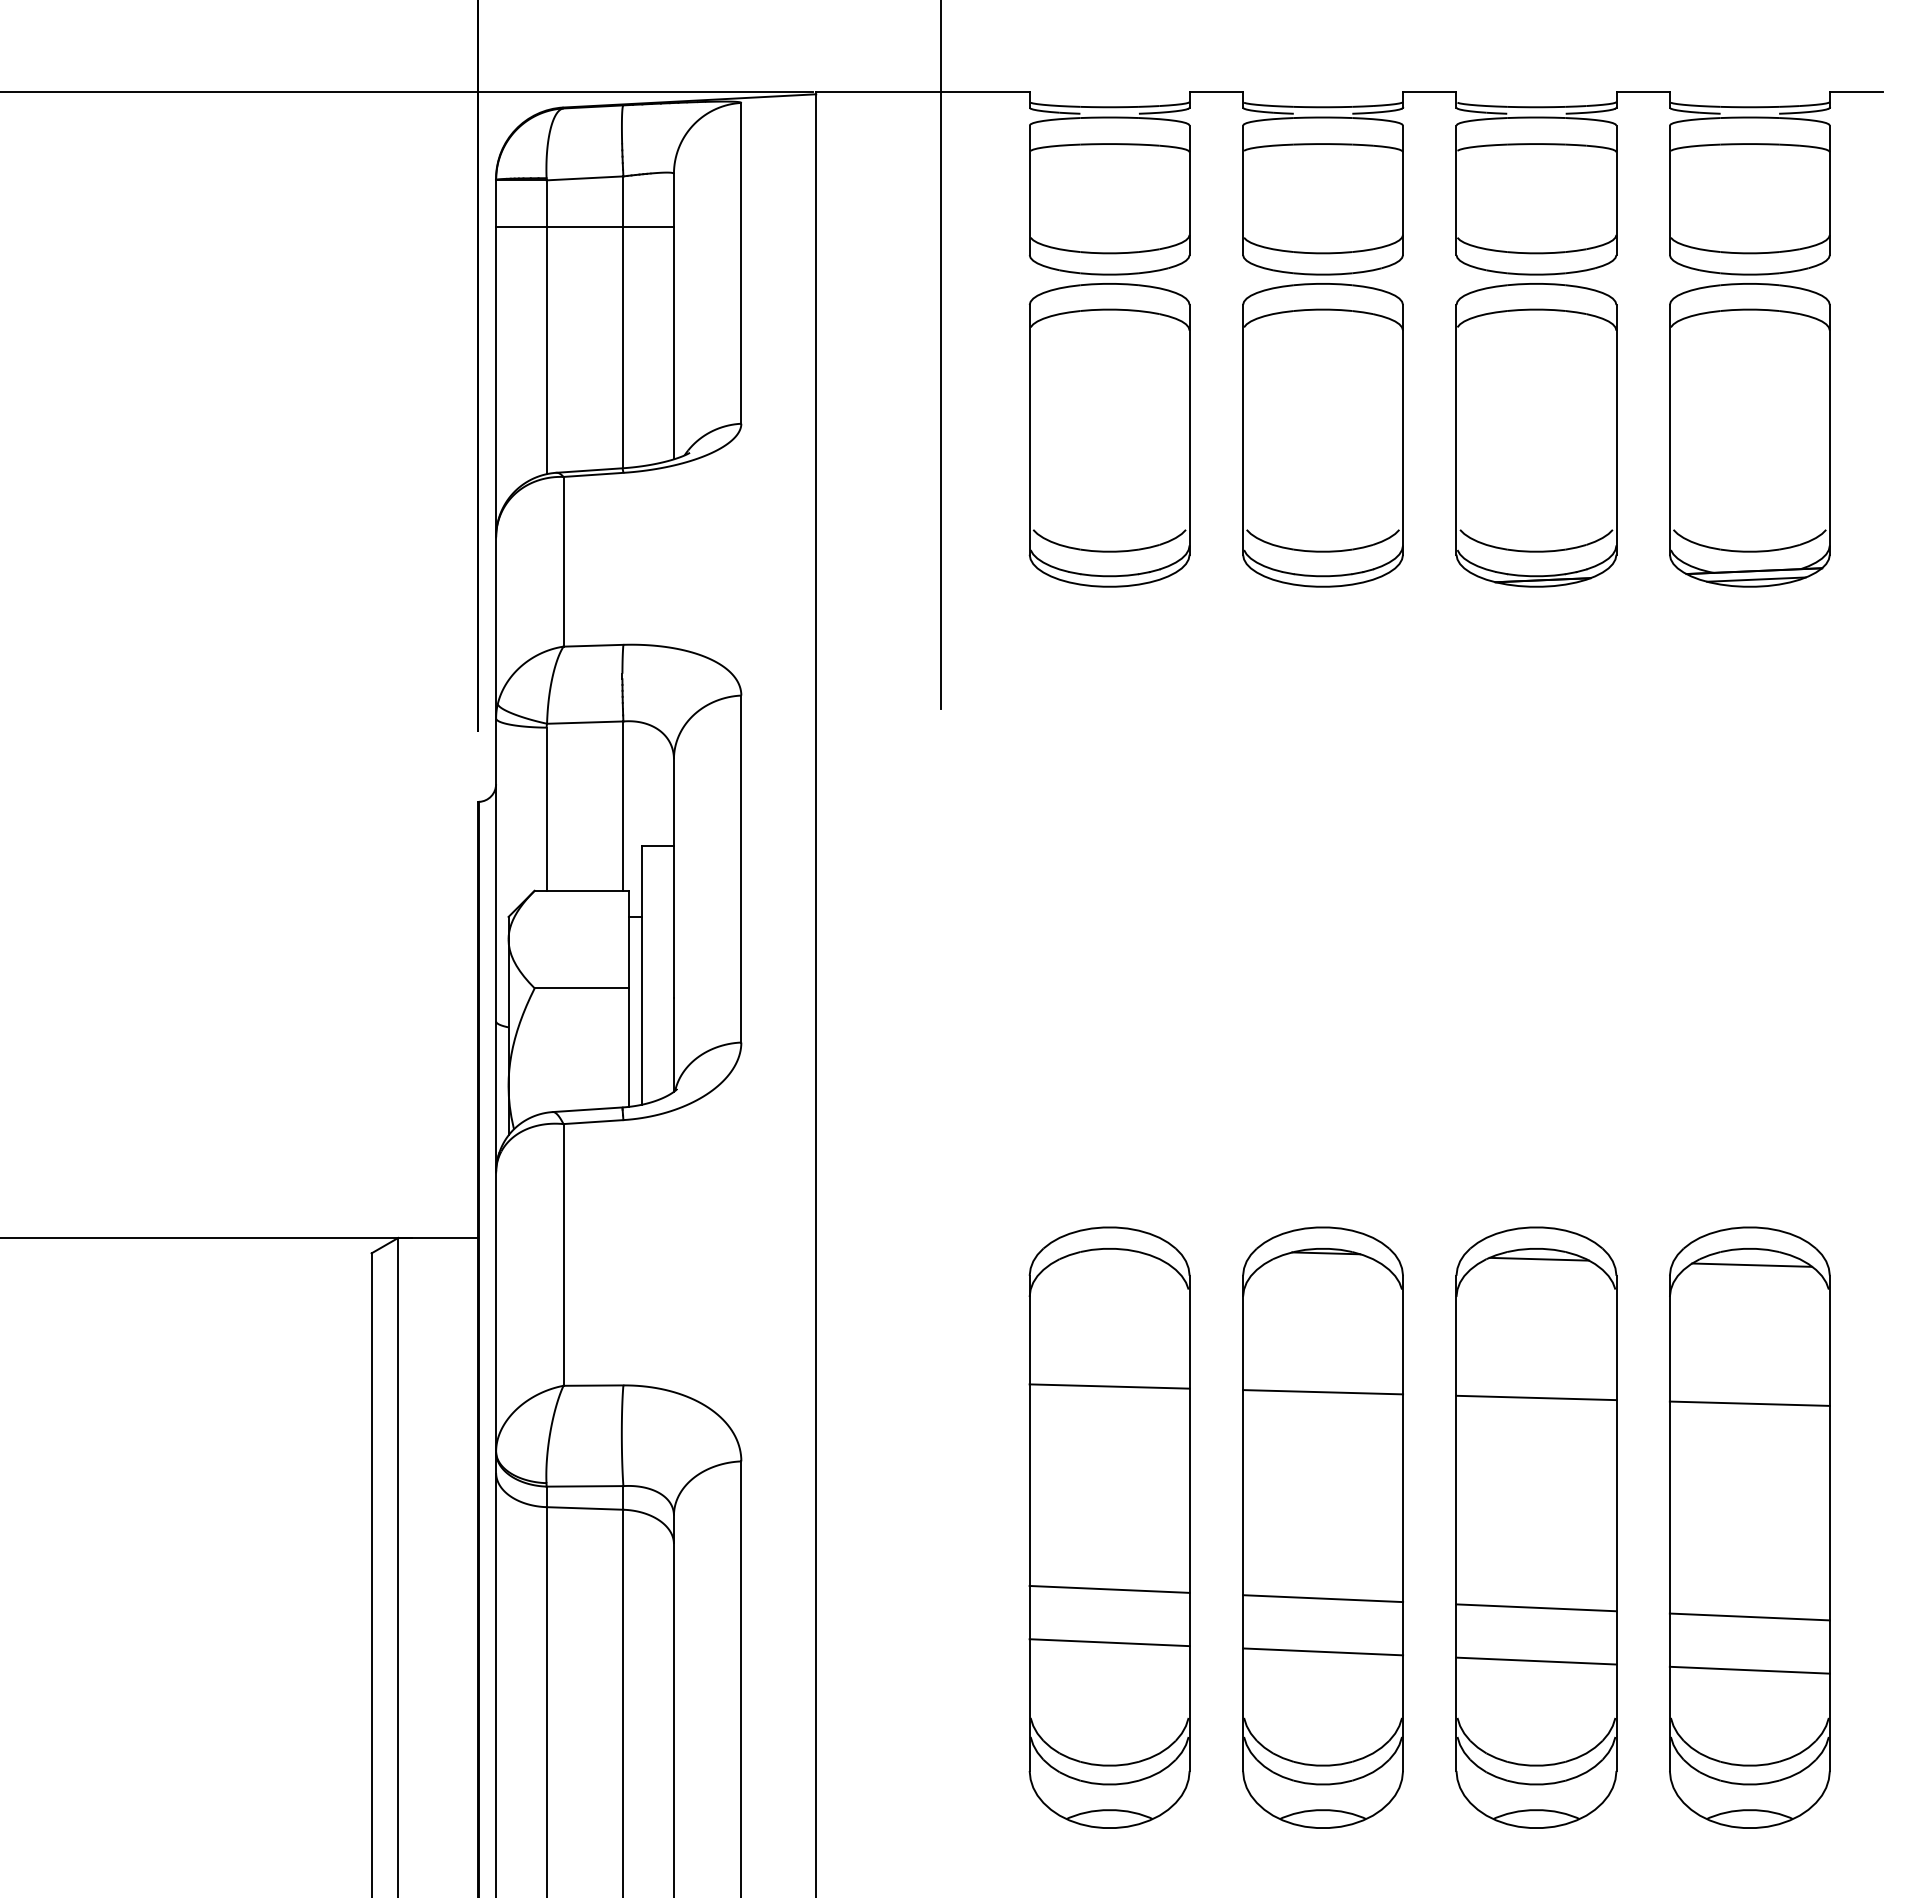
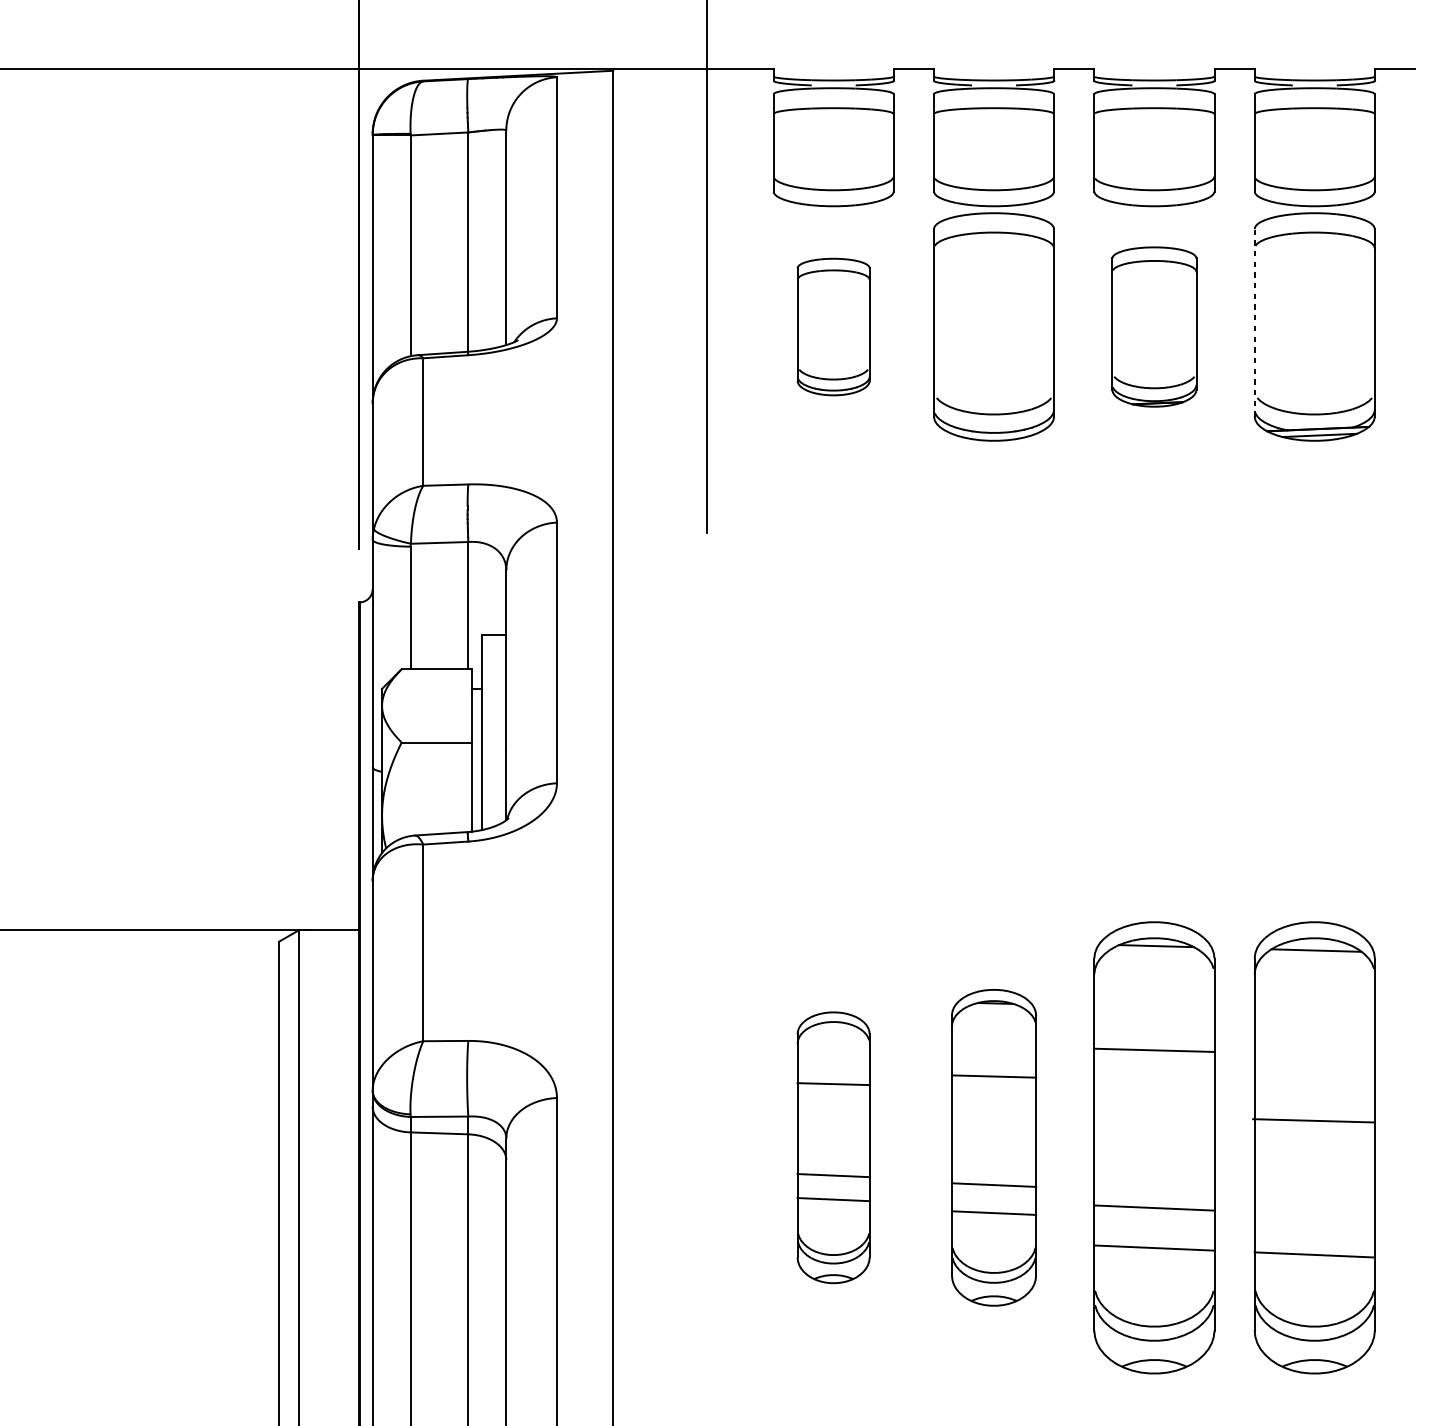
line: (584, 226) -> (439, 170), removed
line: (1669, 429) -> (1254, 322), solid -> dashed
part: (1109, 435) -> (833, 327), size x0.6
part: (1536, 435) -> (1154, 327), size x0.7
line: (1749, 1403) -> (1312, 1120), moved
part: (1109, 1527) -> (833, 1147), size x0.6
part: (1322, 1527) -> (993, 1147), size x0.7
line: (1749, 1616) -> (1314, 1214), removed

